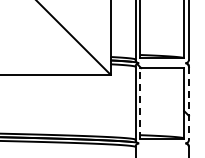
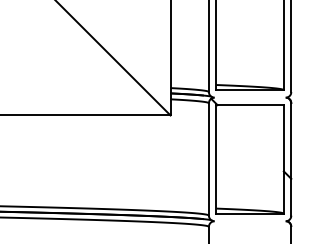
line: (140, 102) -> (216, 158), dashed -> solid
line: (188, 103) -> (290, 159), dashed -> solid

